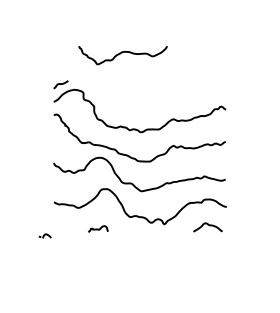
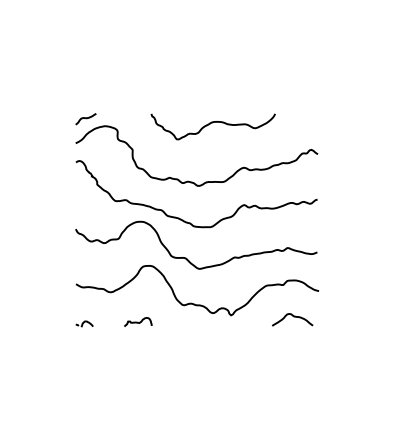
curve: (121, 53) -> (210, 124), moved
part: (45, 235) -> (84, 323), moved

